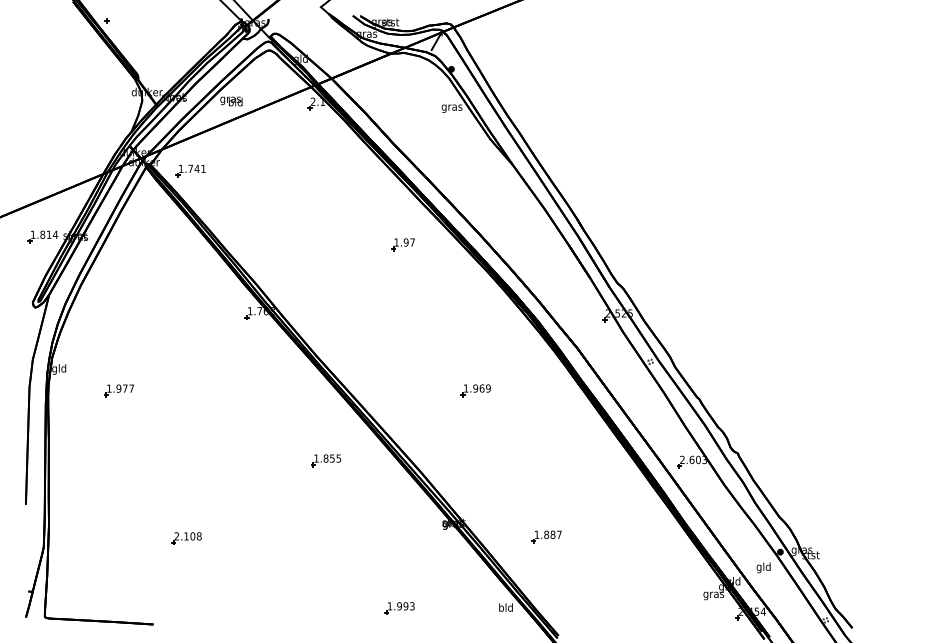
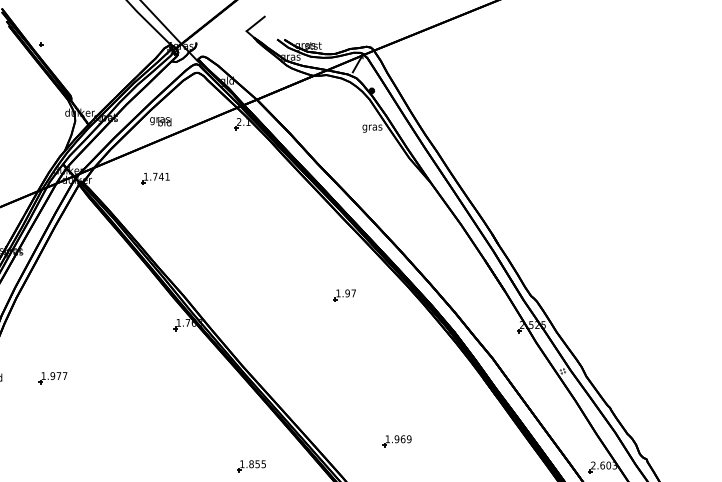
part: (190, 170) -> (155, 178), moved
part: (402, 244) -> (344, 295), moved
part: (118, 390) -> (52, 377), moved
part: (475, 390) -> (396, 441), moved

